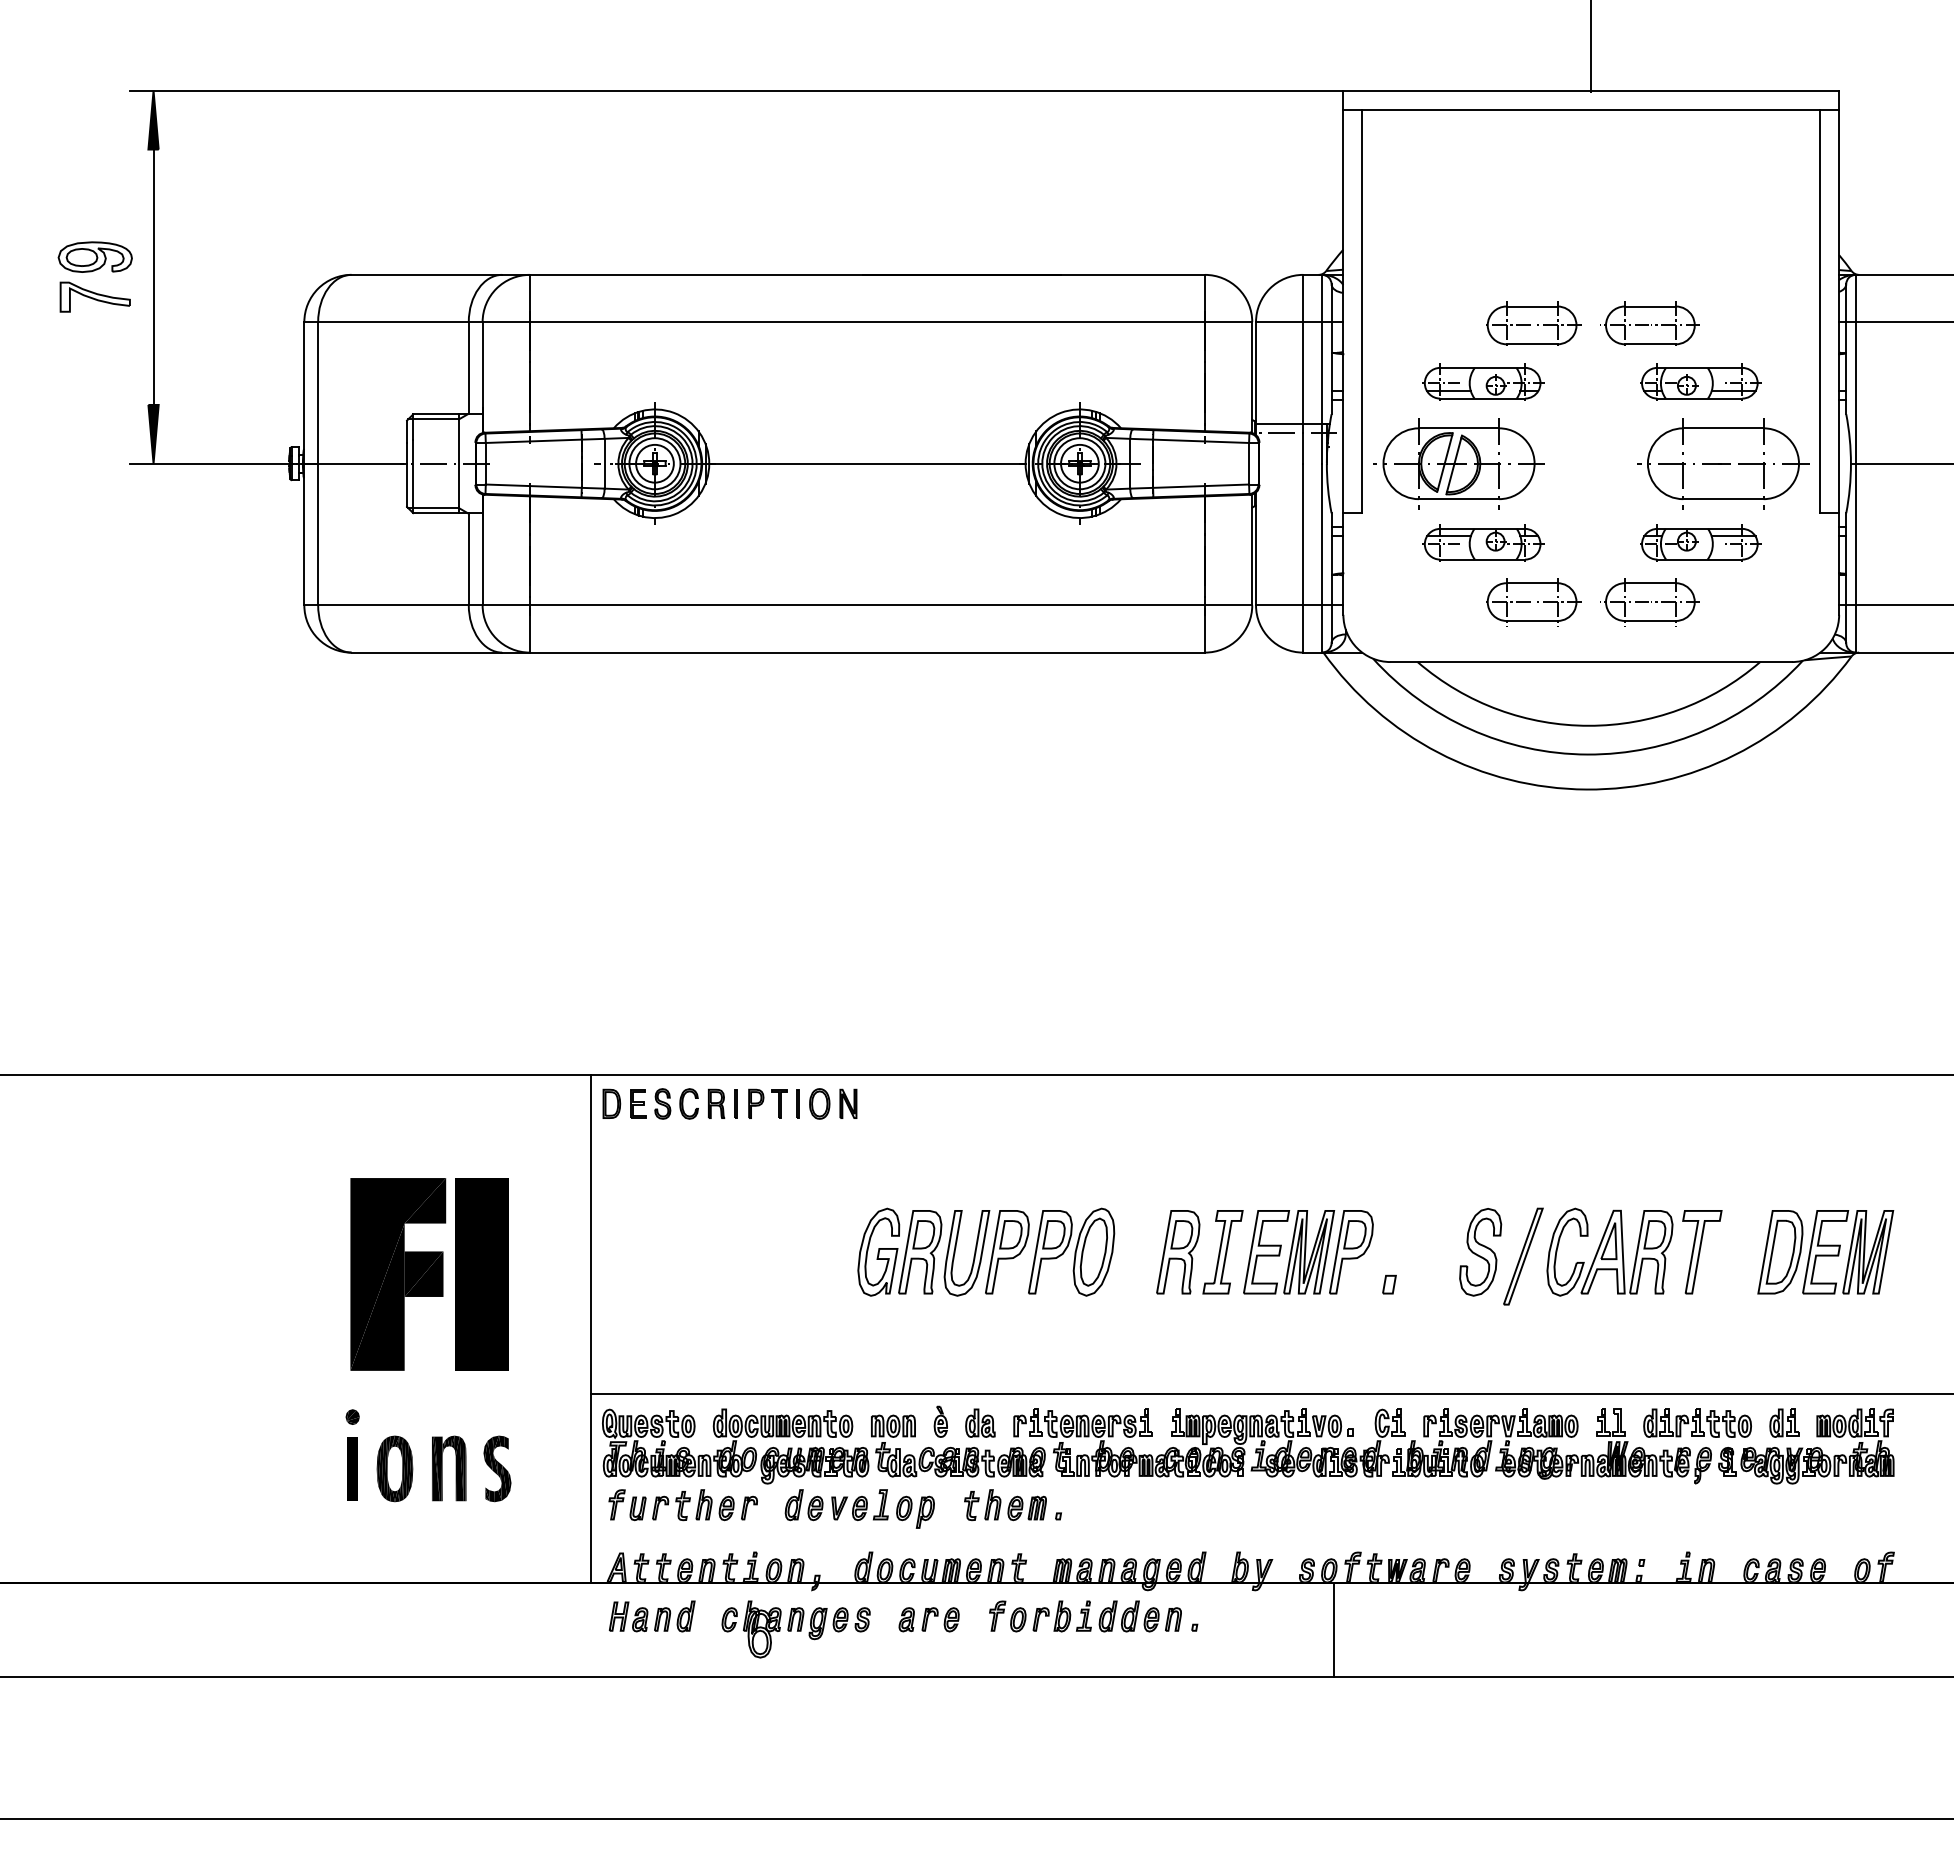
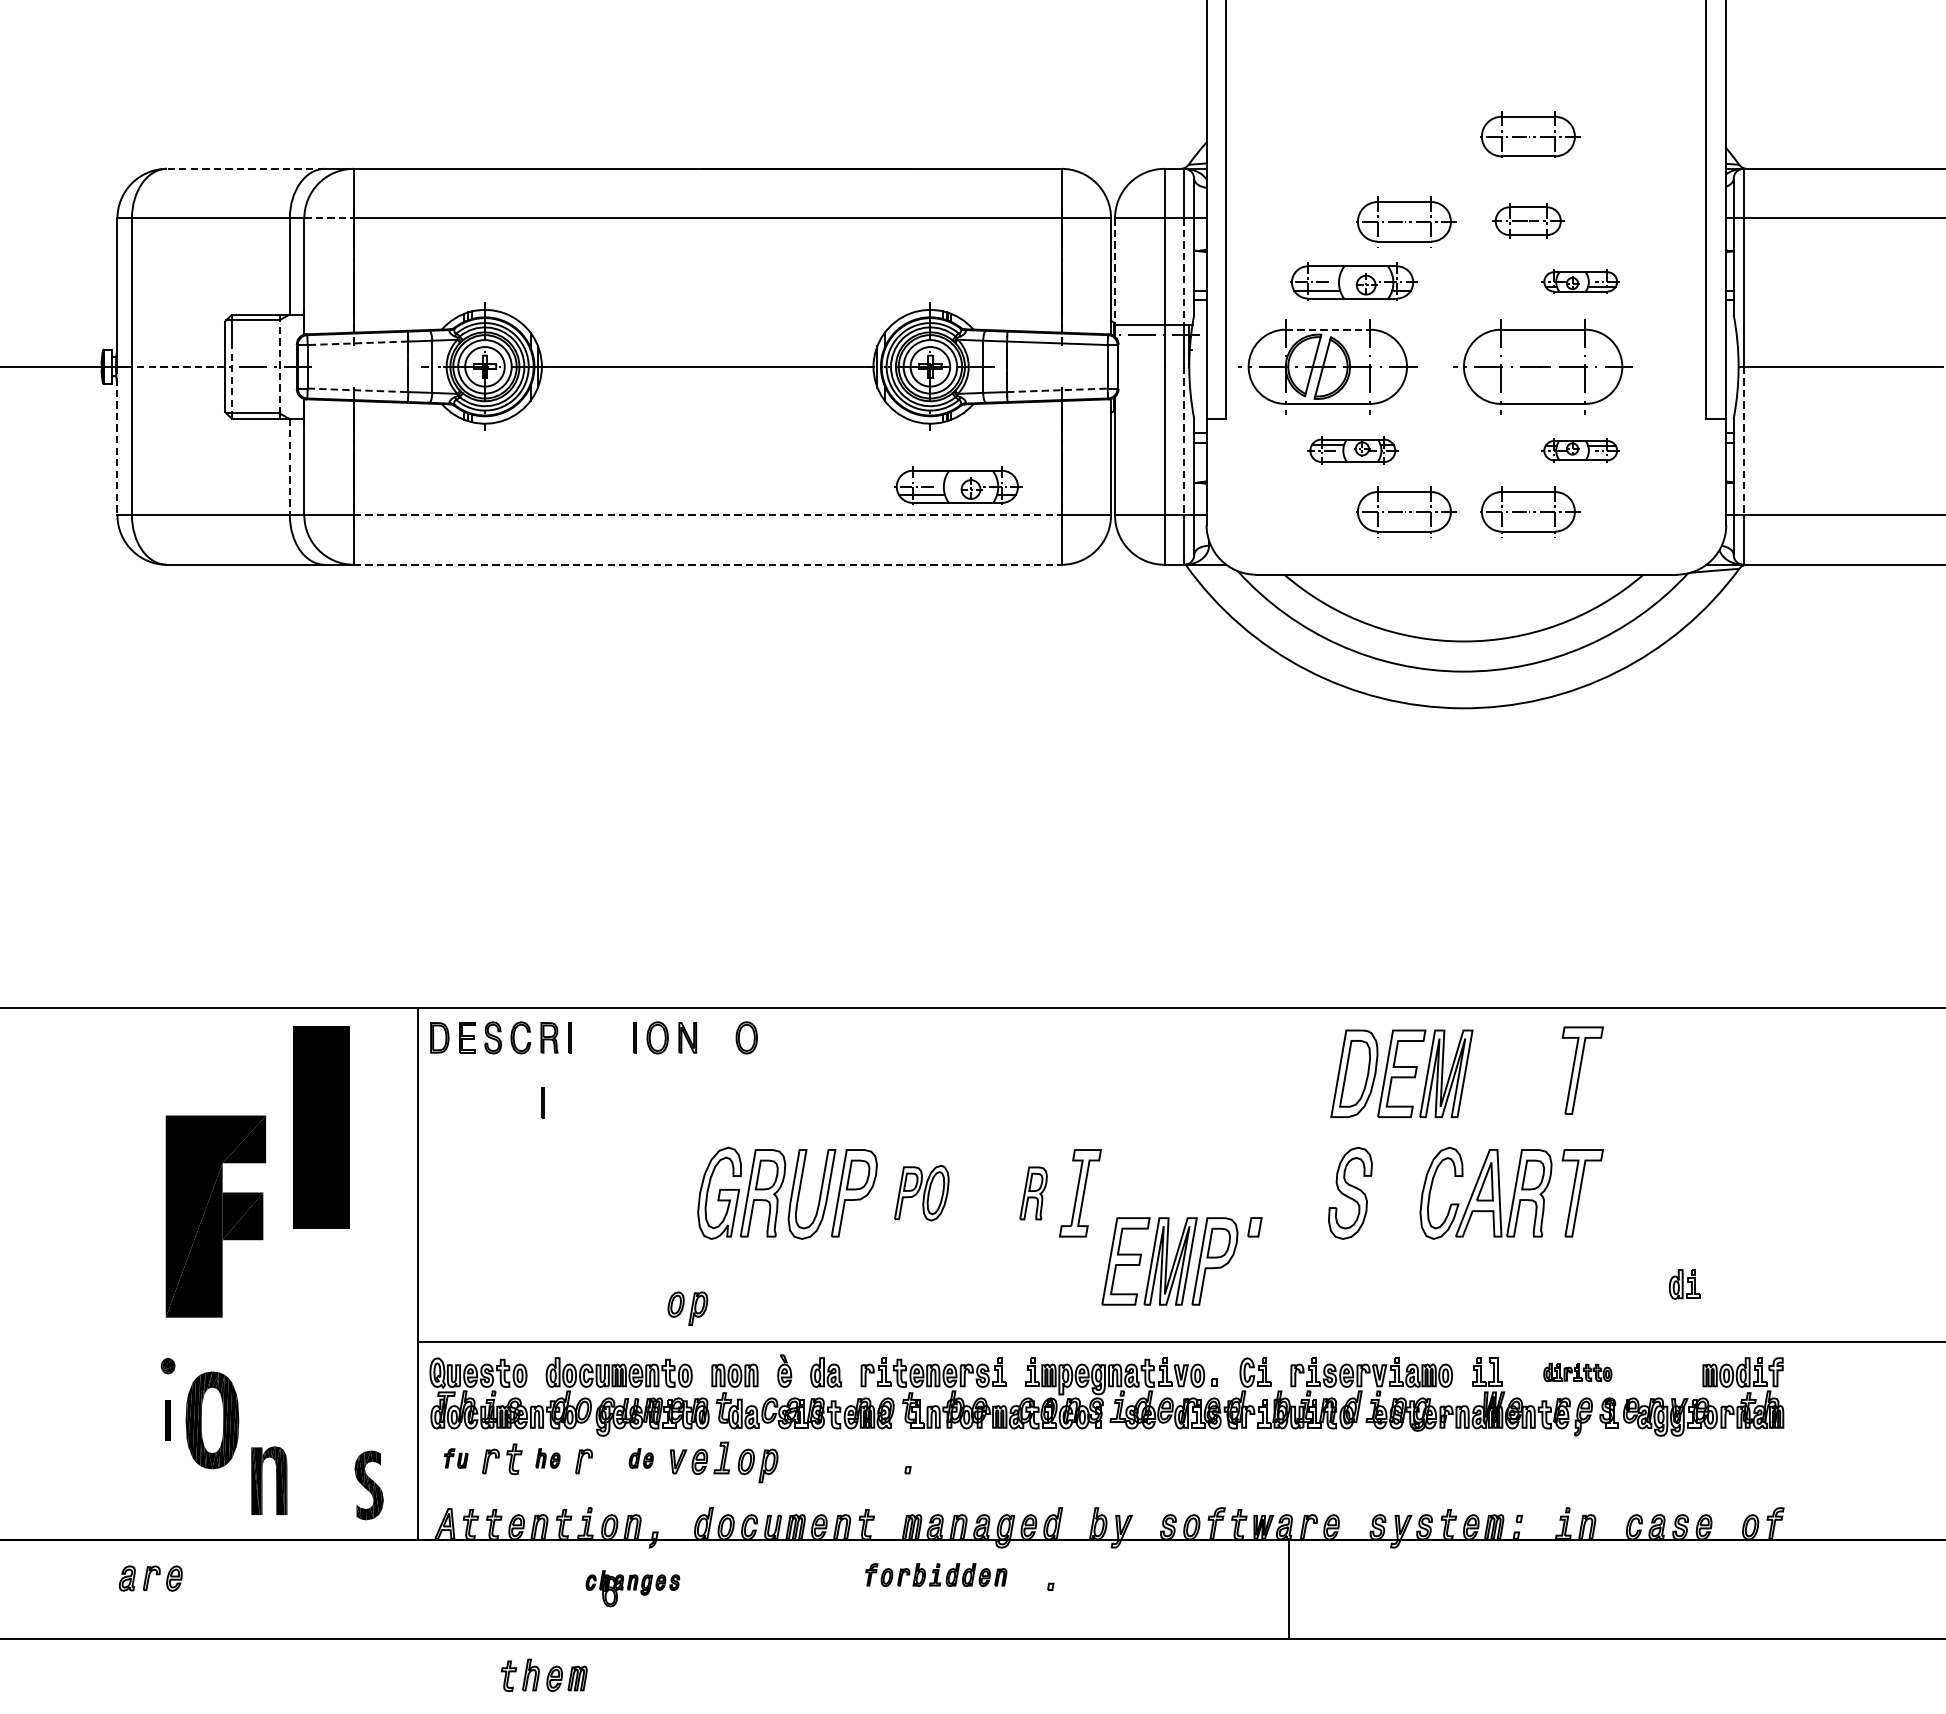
part: (1649, 244) -> (1527, 137), added
line: (426, 274) -> (245, 168), solid -> dashed
line: (506, 322) -> (329, 218), solid -> dashed
part: (1649, 323) -> (1527, 219), size x0.7
line: (1256, 372) -> (1115, 271), solid -> dashed
line: (1322, 372) -> (1184, 271), solid -> dashed
part: (1700, 381) -> (1580, 280), size x0.6
line: (1459, 428) -> (1328, 329), solid -> dashed
line: (533, 441) -> (357, 343), solid -> dashed
line: (459, 461) -> (280, 364), solid -> dashed
line: (362, 463) -> (178, 366), solid -> dashed
part: (1723, 463) -> (1543, 366), moved
line: (413, 477) -> (231, 381), solid -> dashed
line: (534, 486) -> (358, 390), solid -> dashed
line: (1201, 486) -> (1057, 390), solid -> dashed
line: (304, 534) -> (117, 440), solid -> dashed
line: (1322, 534) -> (1184, 440), solid -> dashed
line: (1855, 534) -> (1743, 440), solid -> dashed
part: (1483, 542) -> (1353, 449), size x0.7
part: (1700, 542) -> (1580, 449), size x0.6
line: (468, 559) -> (289, 467), solid -> dashed
part: (1106, 576) -> (958, 485), added
line: (867, 605) -> (707, 515), solid -> dashed
line: (867, 652) -> (707, 564), solid -> dashed
part: (767, 1103) -> (602, 1037), removed
part: (904, 1103) -> (746, 1037), added
part: (1702, 1135) -> (1583, 1070), added
line: (709, 1165) -> (542, 1102), added
part: (1071, 1251) -> (921, 1192), size x0.6
part: (1178, 1252) -> (1033, 1193), size x0.6
part: (1308, 1252) -> (1170, 1261), moved
part: (1825, 1252) -> (1401, 1074), moved
part: (1523, 1256) -> (1395, 1197), removed
part: (481, 1274) -> (320, 1127), moved
part: (848, 1361) -> (687, 1307), added
part: (1697, 1422) -> (1577, 1371), size x0.6
part: (1784, 1422) -> (1684, 1283), moved
part: (352, 1468) -> (167, 1419), size x0.6
part: (394, 1468) -> (211, 1419), size x1.4
part: (449, 1468) -> (269, 1480), moved
part: (497, 1468) -> (369, 1484), moved
part: (627, 1505) -> (456, 1458), size x0.6
part: (714, 1505) -> (547, 1458), size x0.6
part: (803, 1505) -> (640, 1458), size x0.6
part: (1005, 1505) -> (544, 1675), moved
part: (651, 1616) -> (481, 1575), removed
part: (1085, 1616) -> (936, 1575), size x0.7
part: (928, 1619) -> (150, 1578), moved
part: (795, 1629) -> (632, 1588), size x0.6
line: (1334, 1629) -> (1289, 1588), moved

